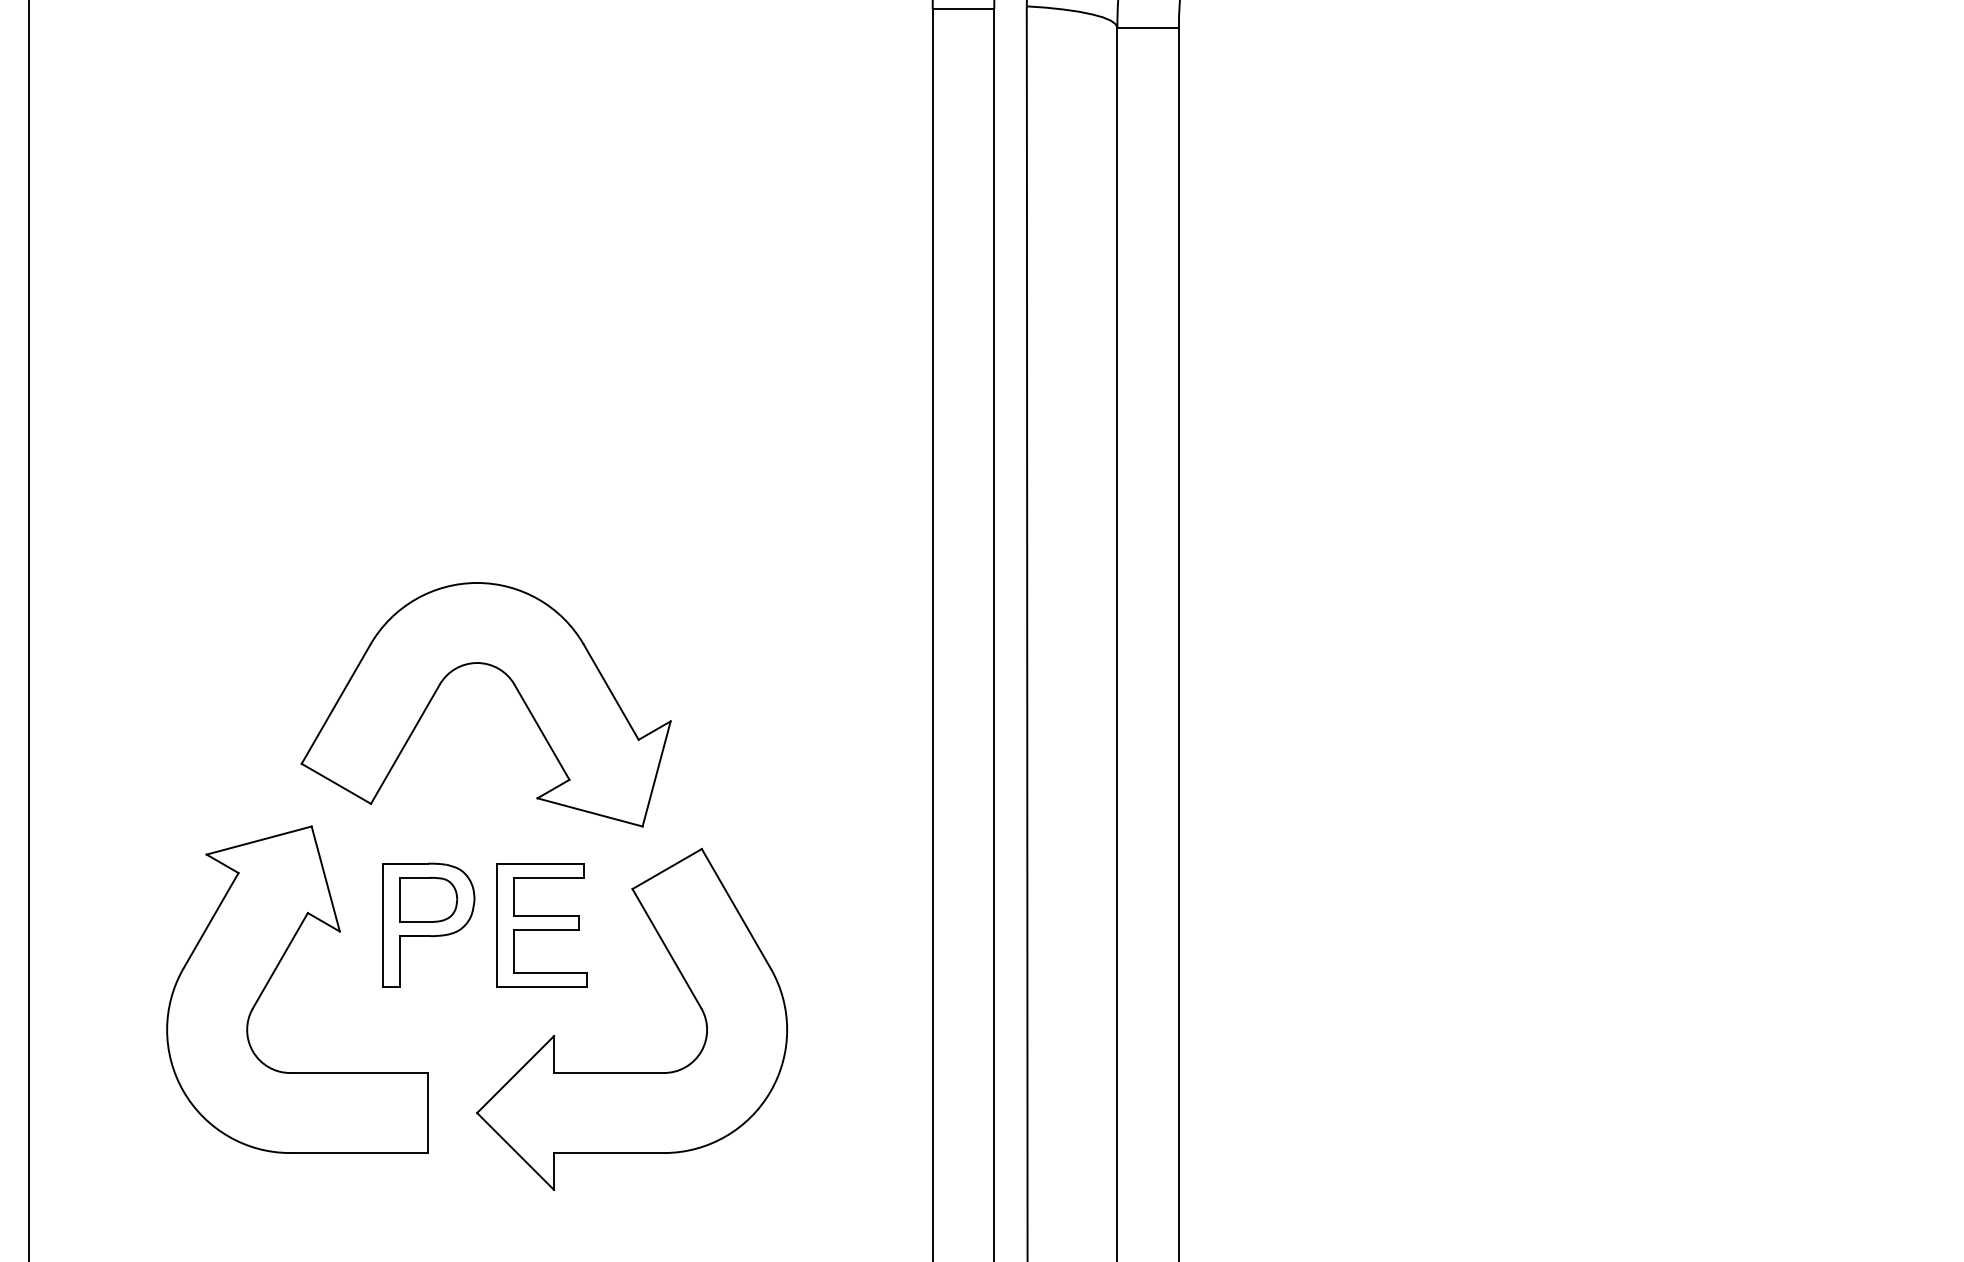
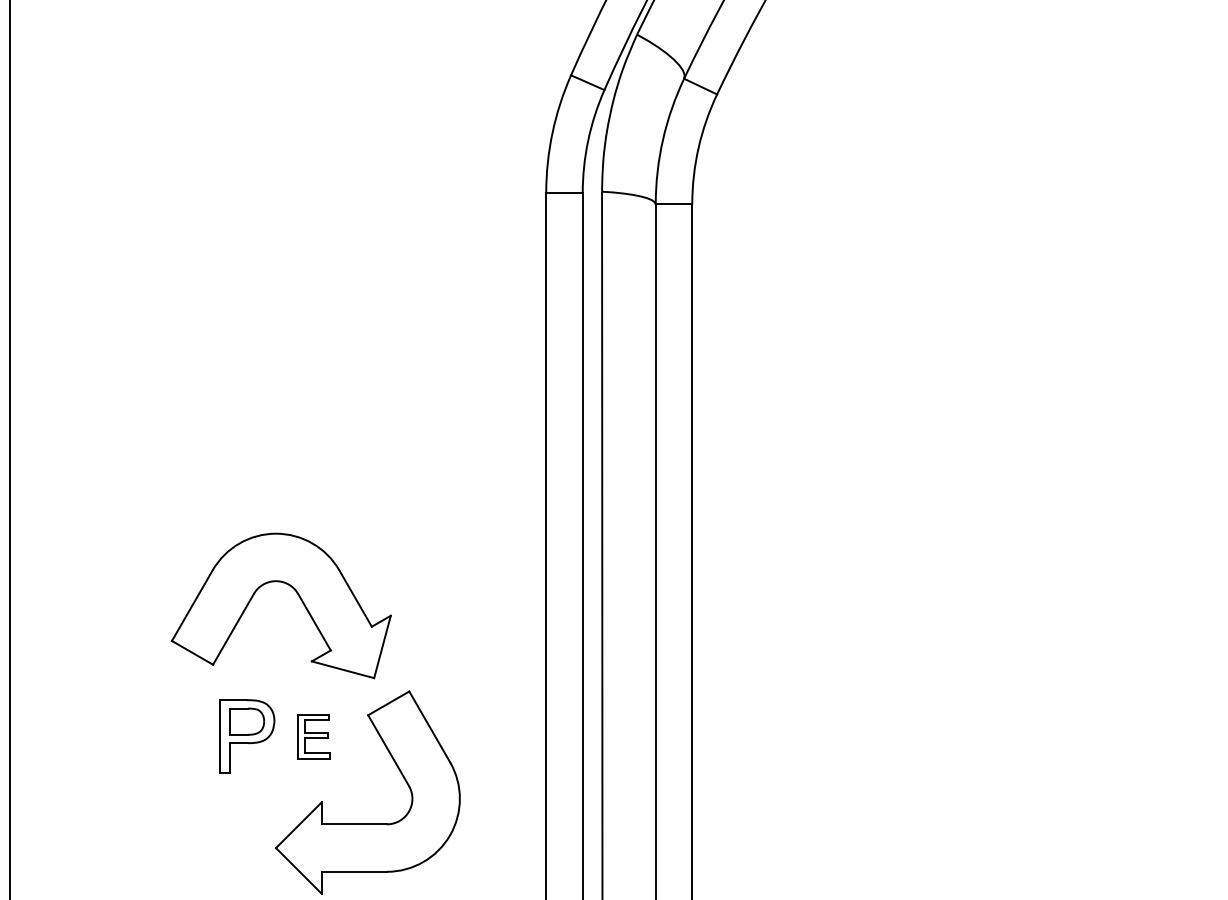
part: (542, 924) -> (314, 736), size x0.6
part: (273, 975) -> (155, 766), removed

